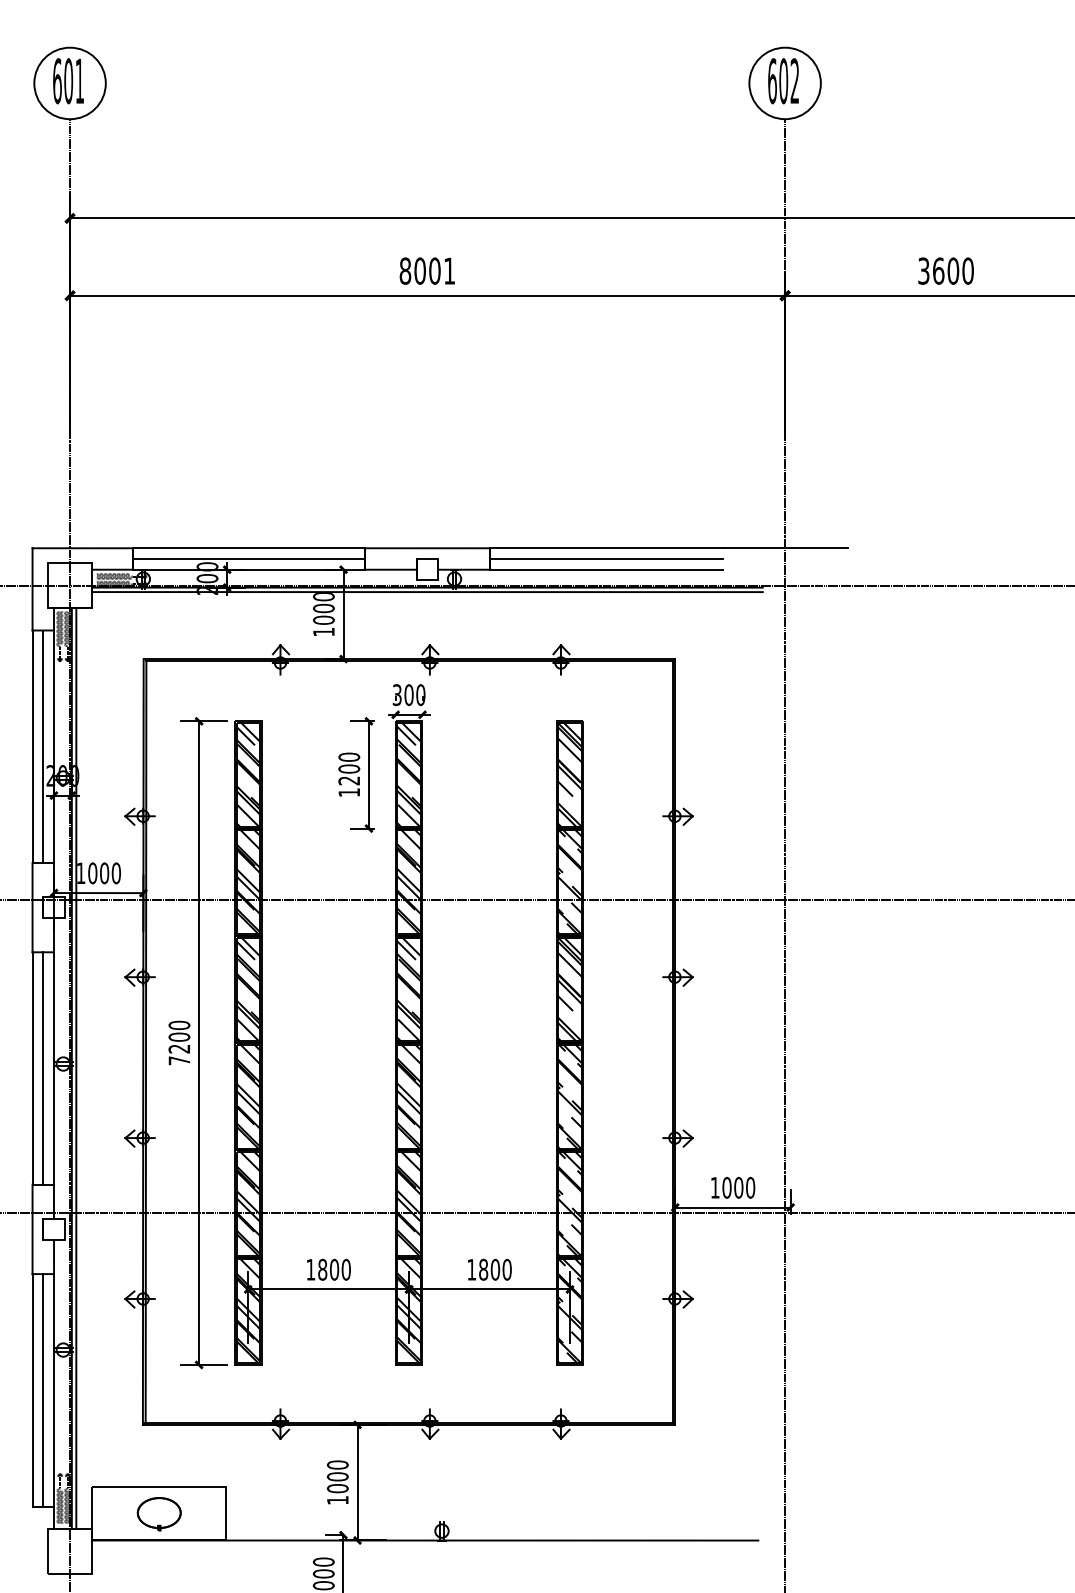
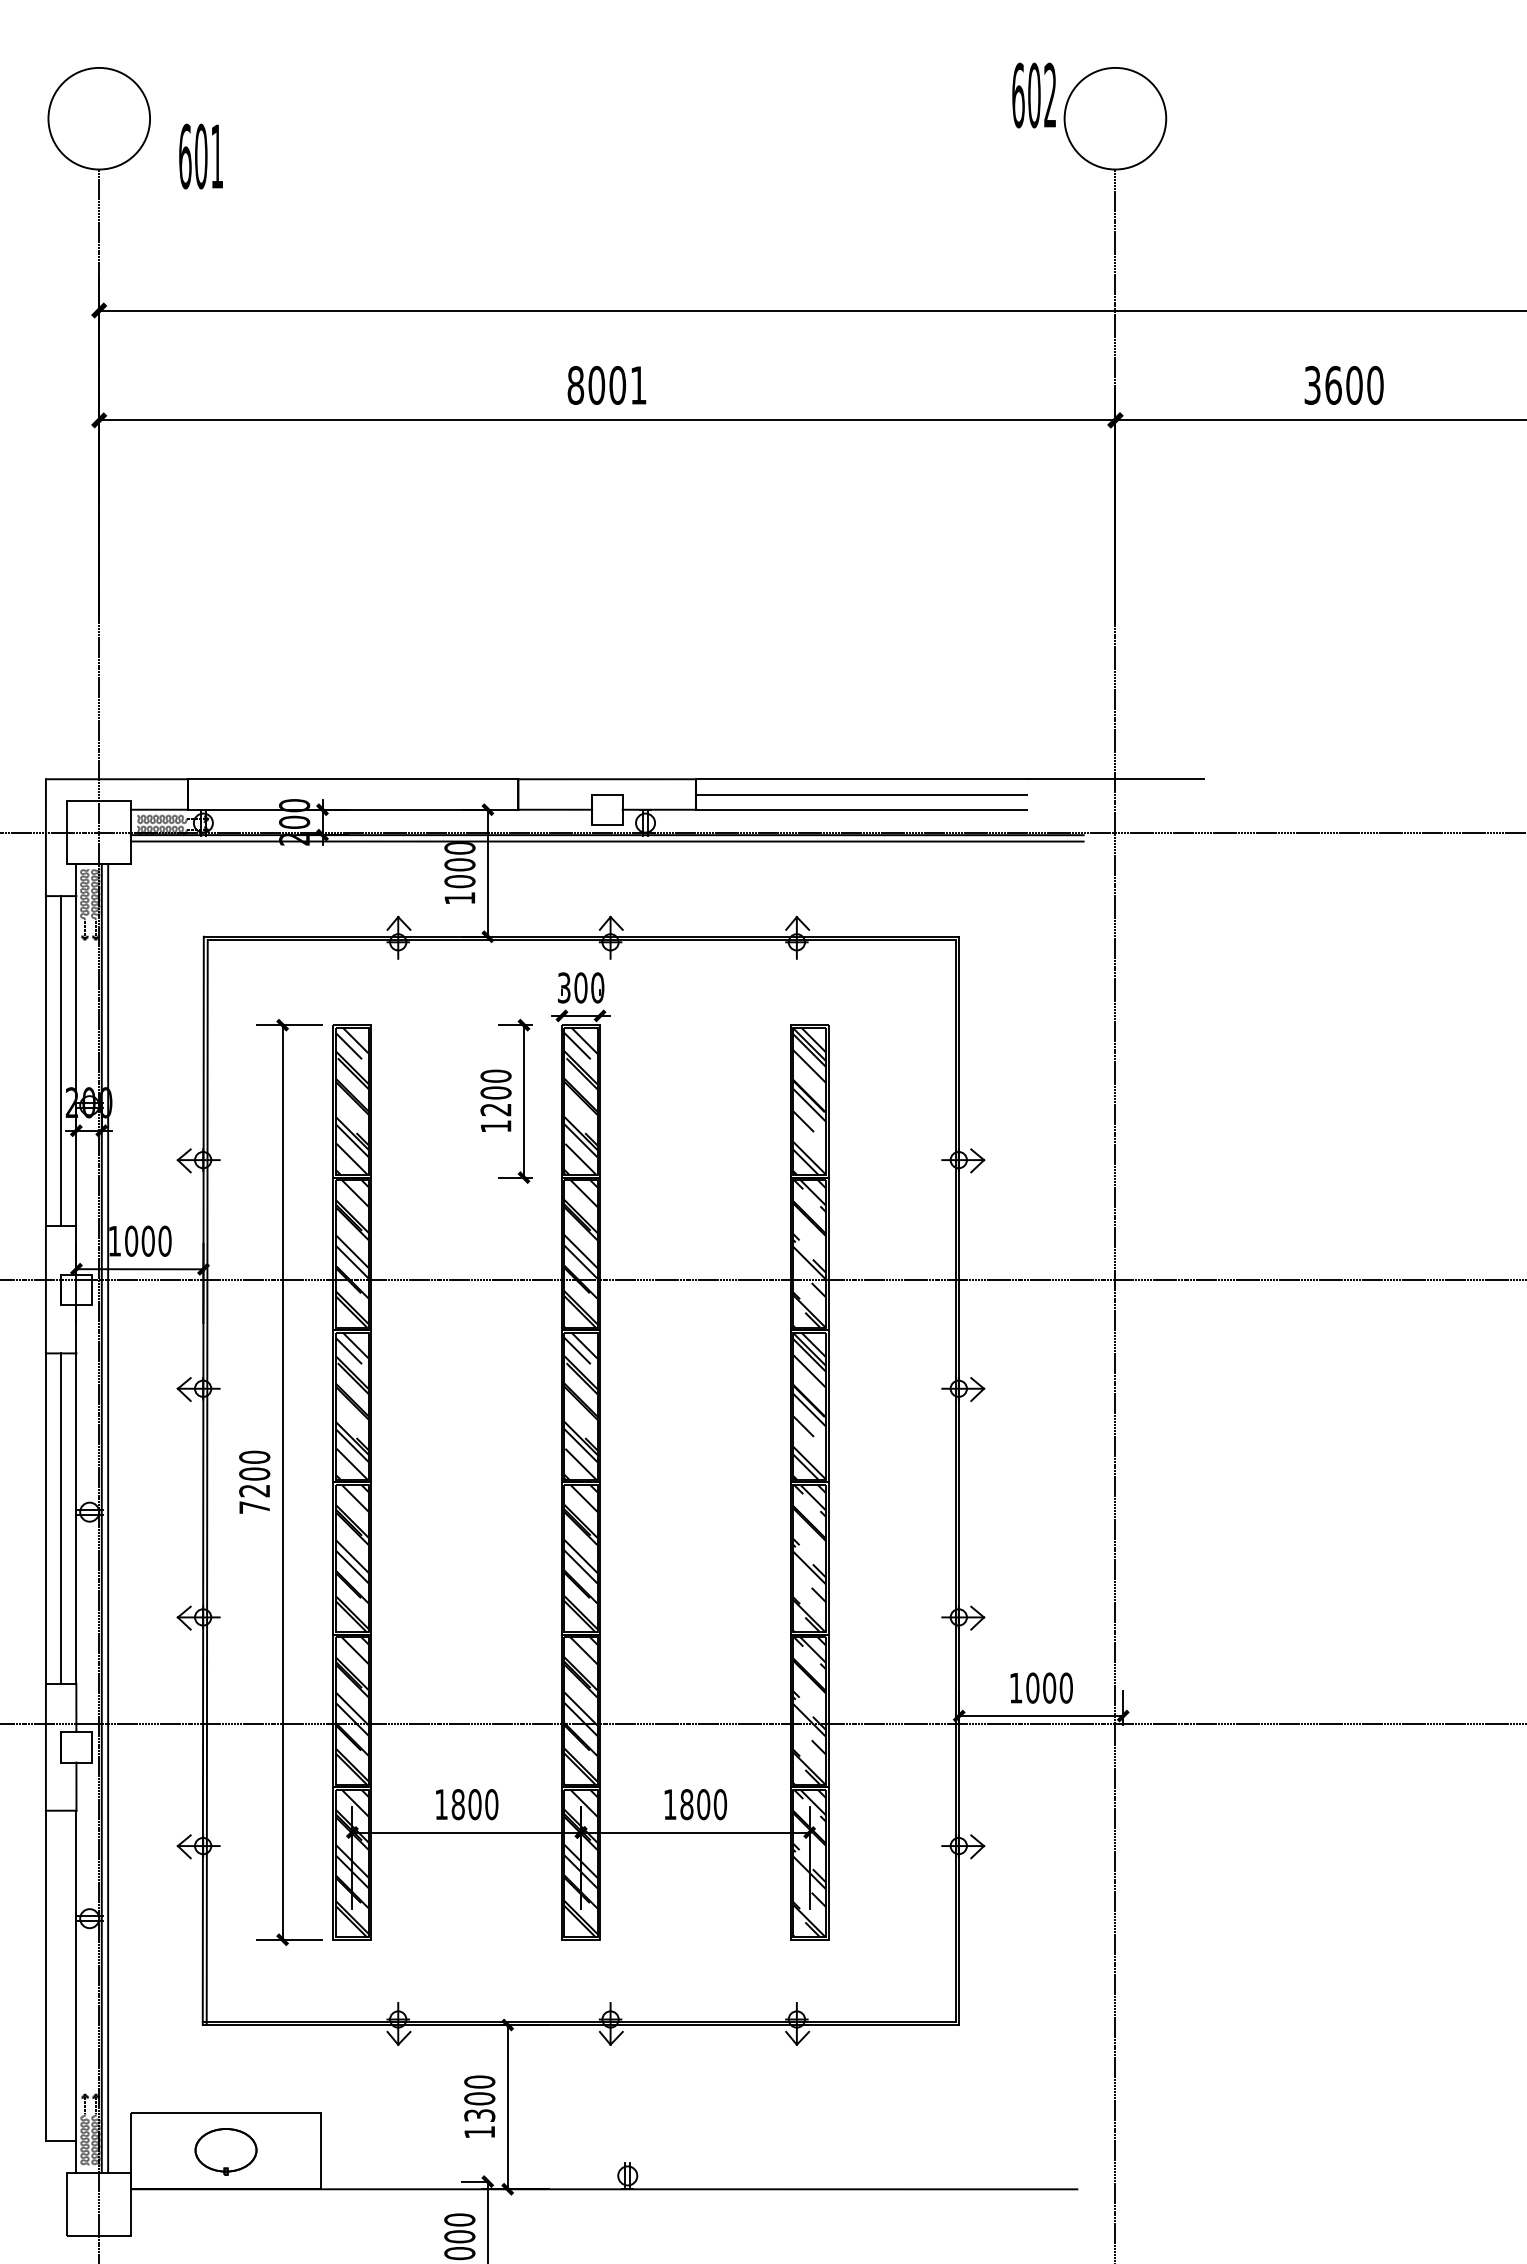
text: (68, 81) -> (200, 156), moved
text: (783, 81) -> (1033, 95), moved
line: (248, 559) -> (353, 794), removed
line: (43, 1390) -> (61, 1975), removed
text: (337, 1488) -> (479, 2115), 1000 -> 1300

